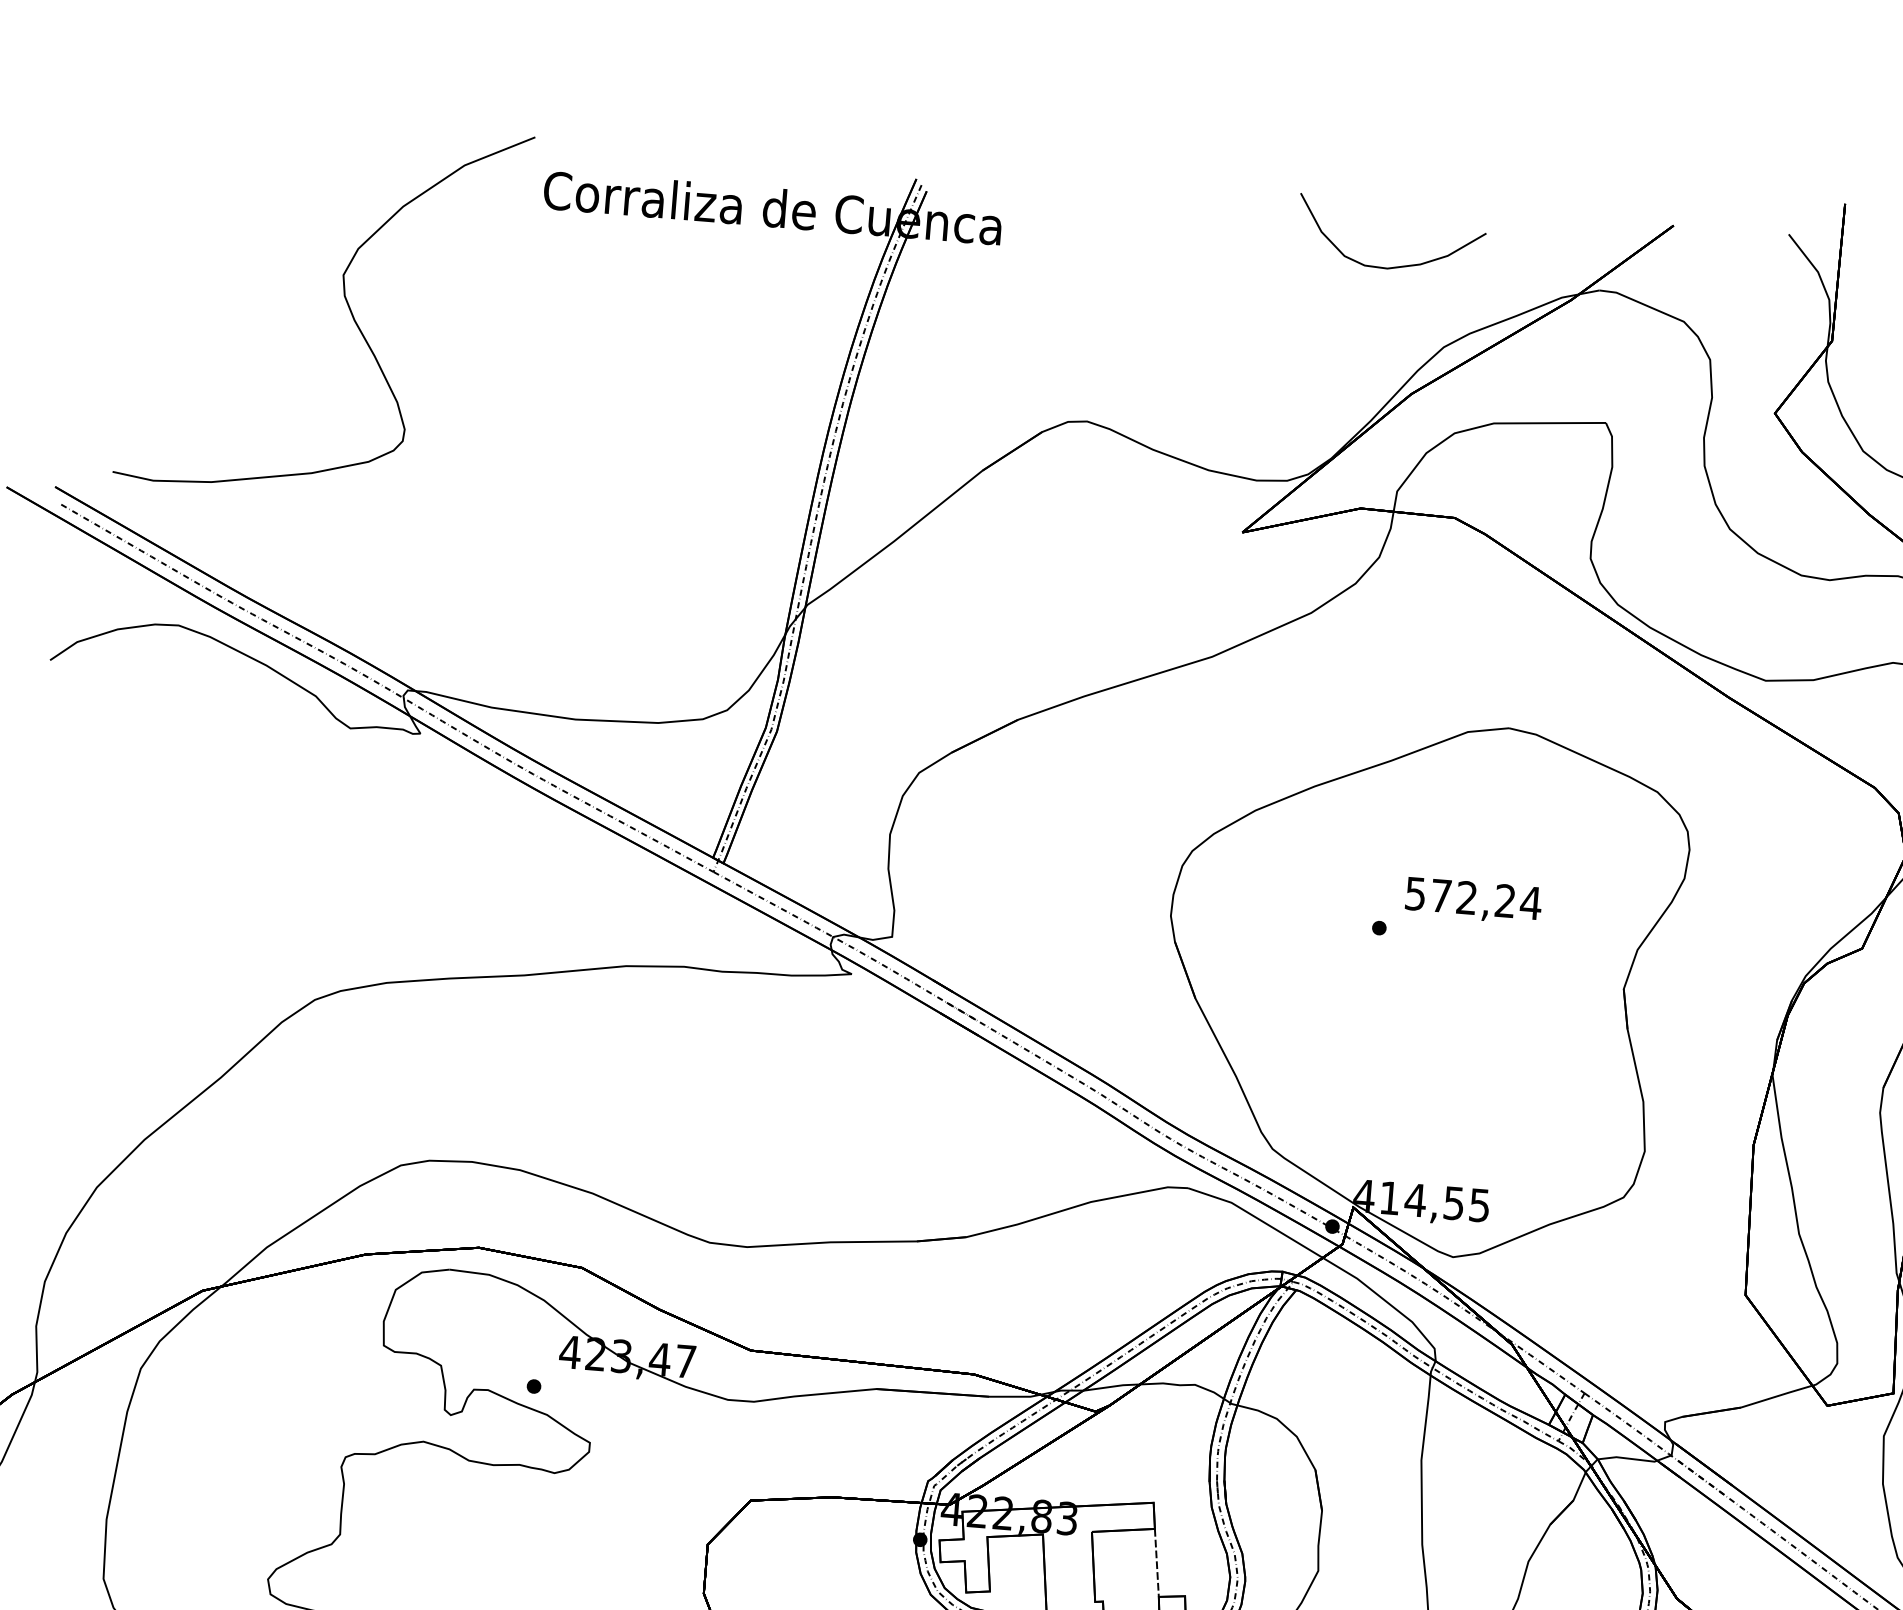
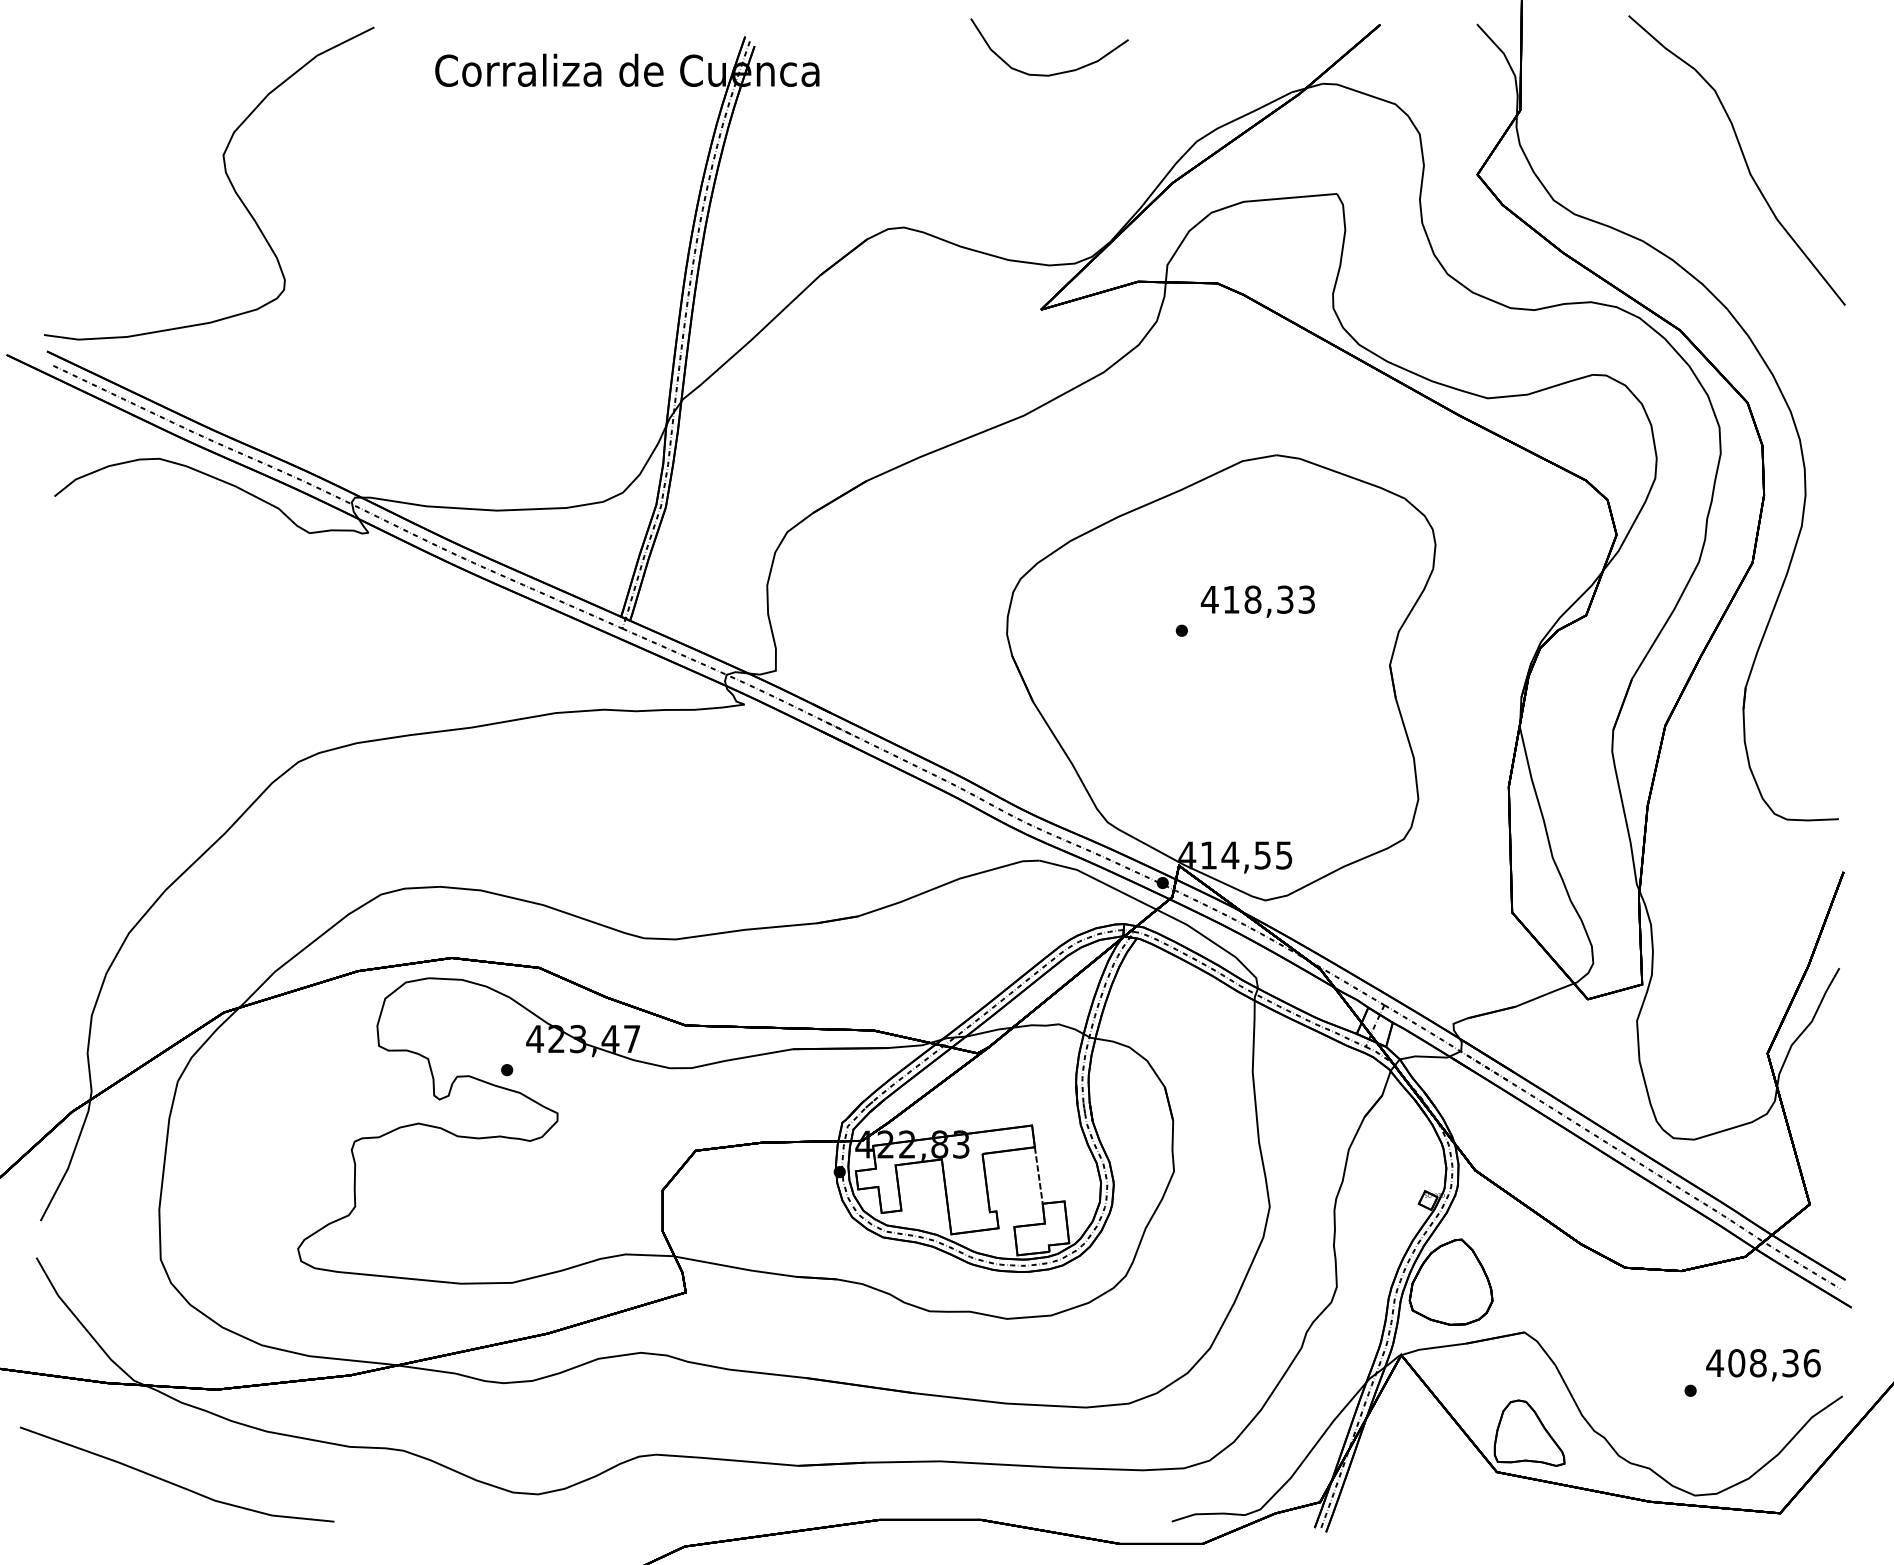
curve: (1398, 265) -> (1057, 72), moved
curve: (344, 298) -> (225, 174), moved
text: (1472, 898) -> (1257, 599), 572,24 -> 418,33

